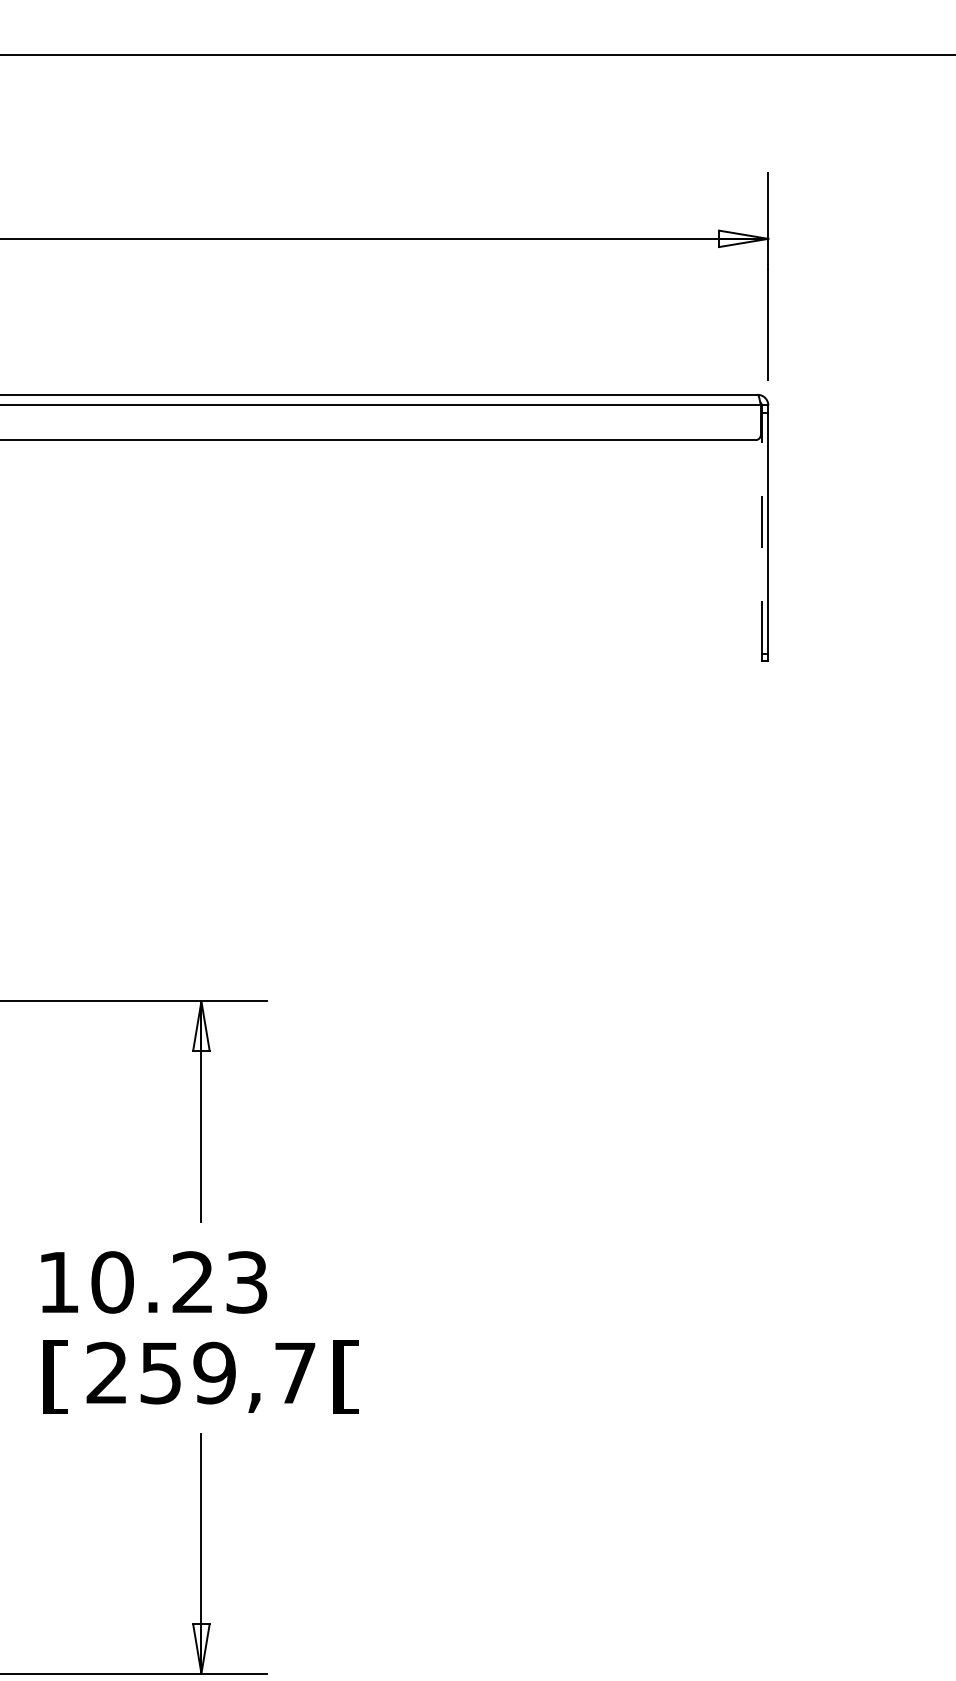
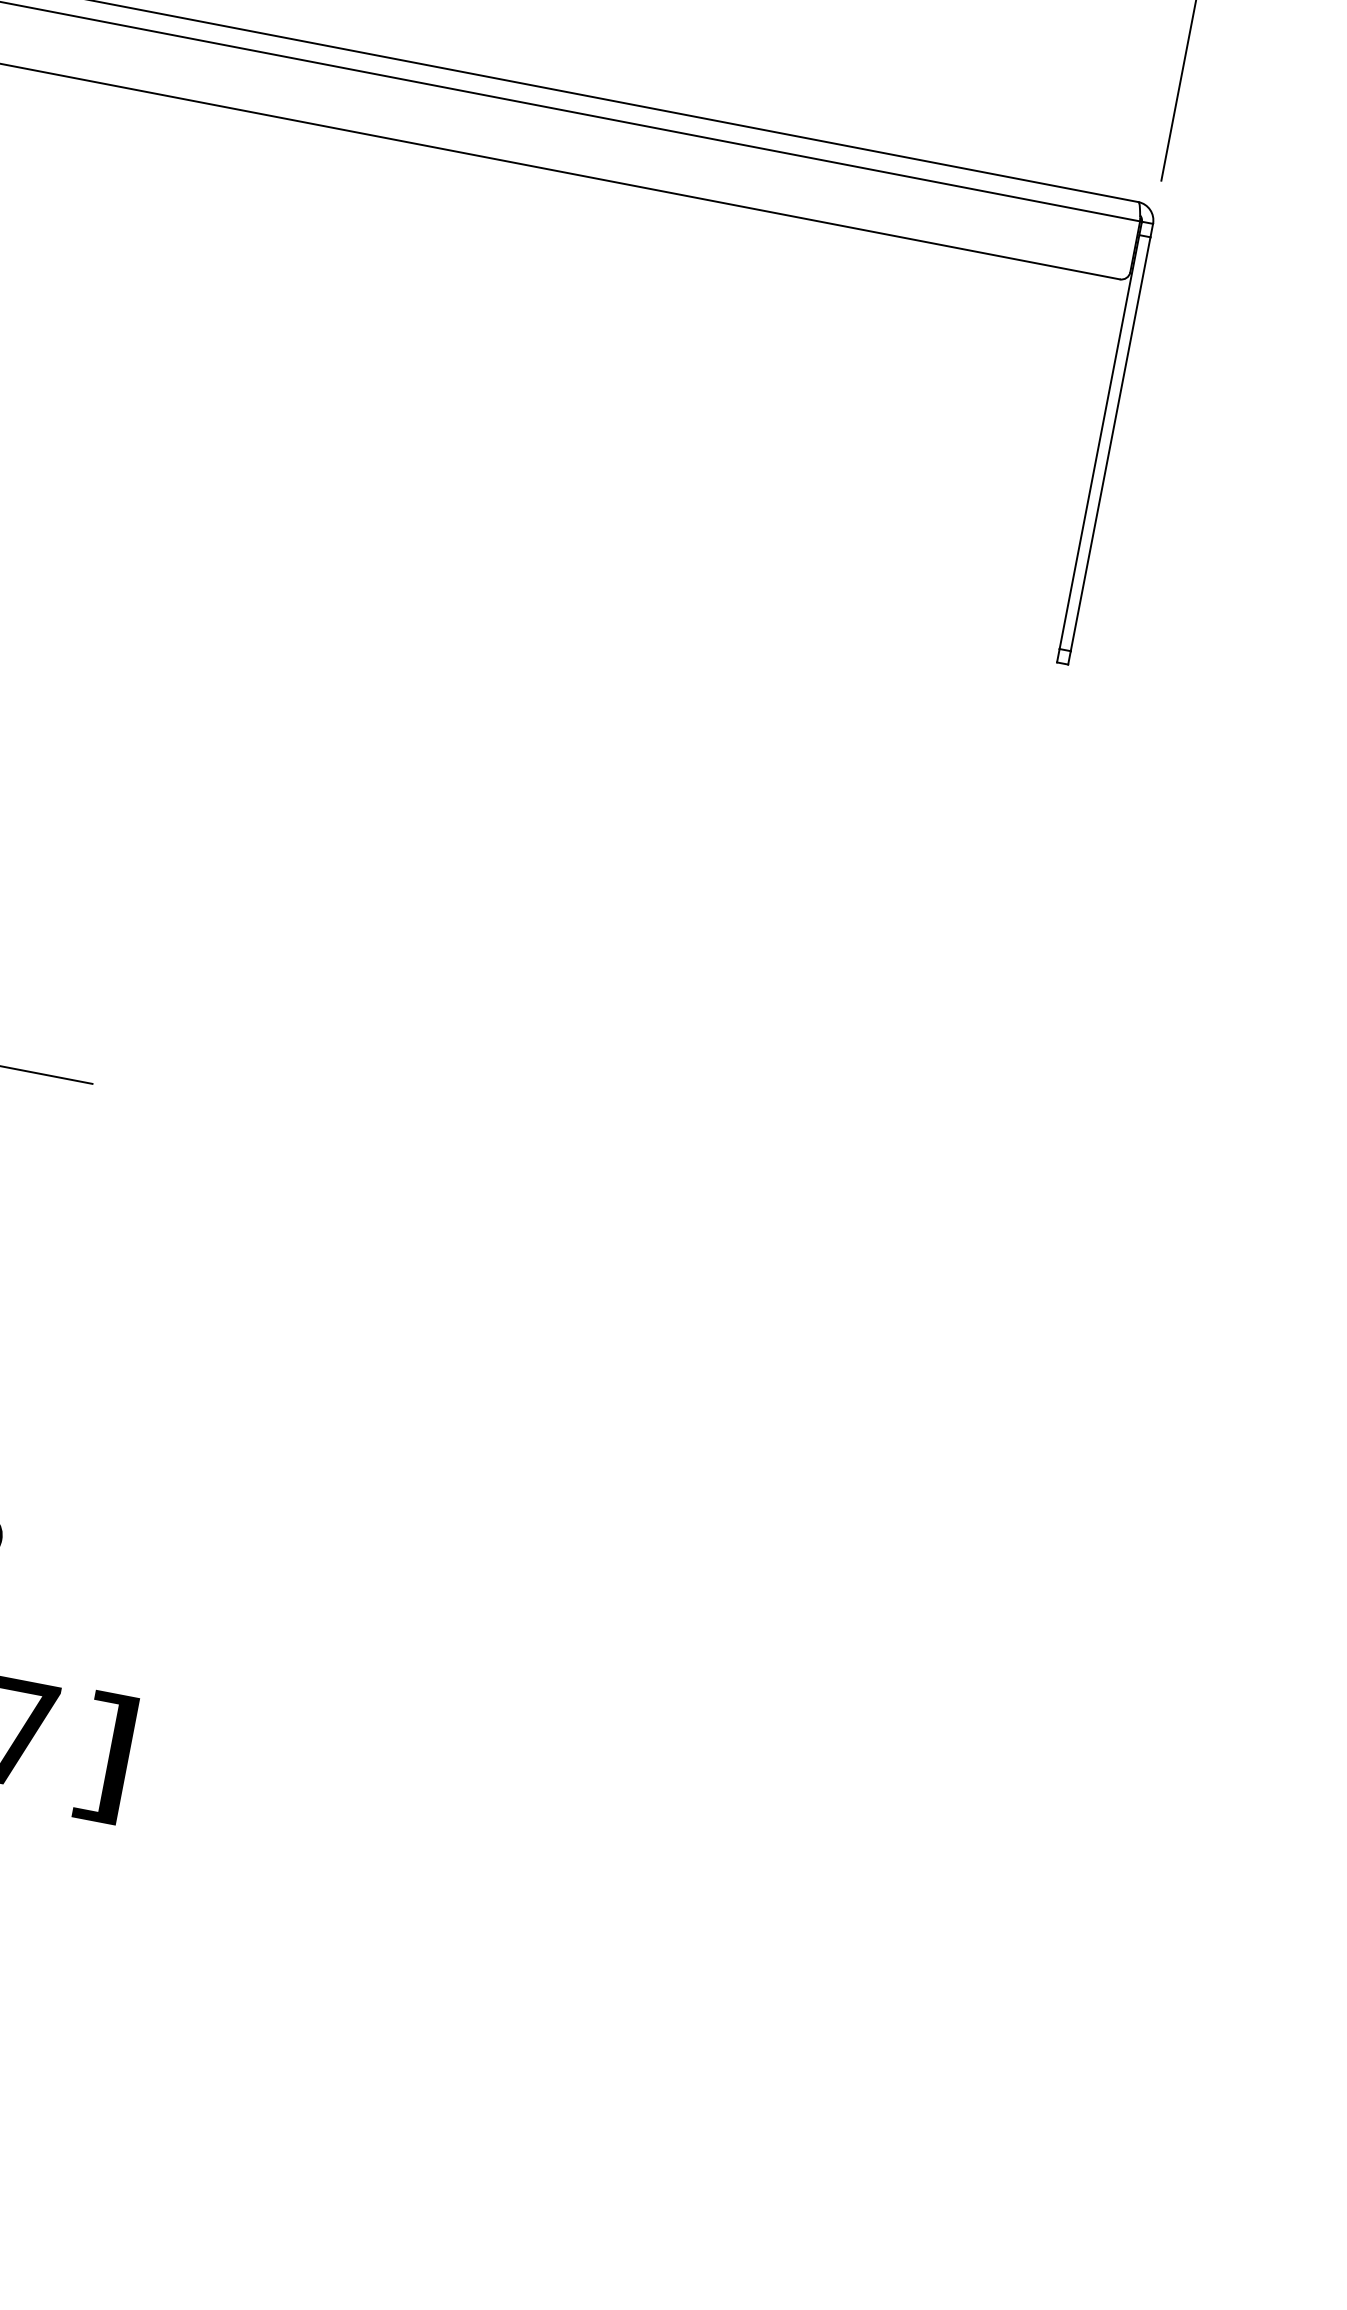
line: (761, 529) -> (1100, 435), dashed -> solid
text: (346, 1376) -> (104, 1755), [ -> ]

